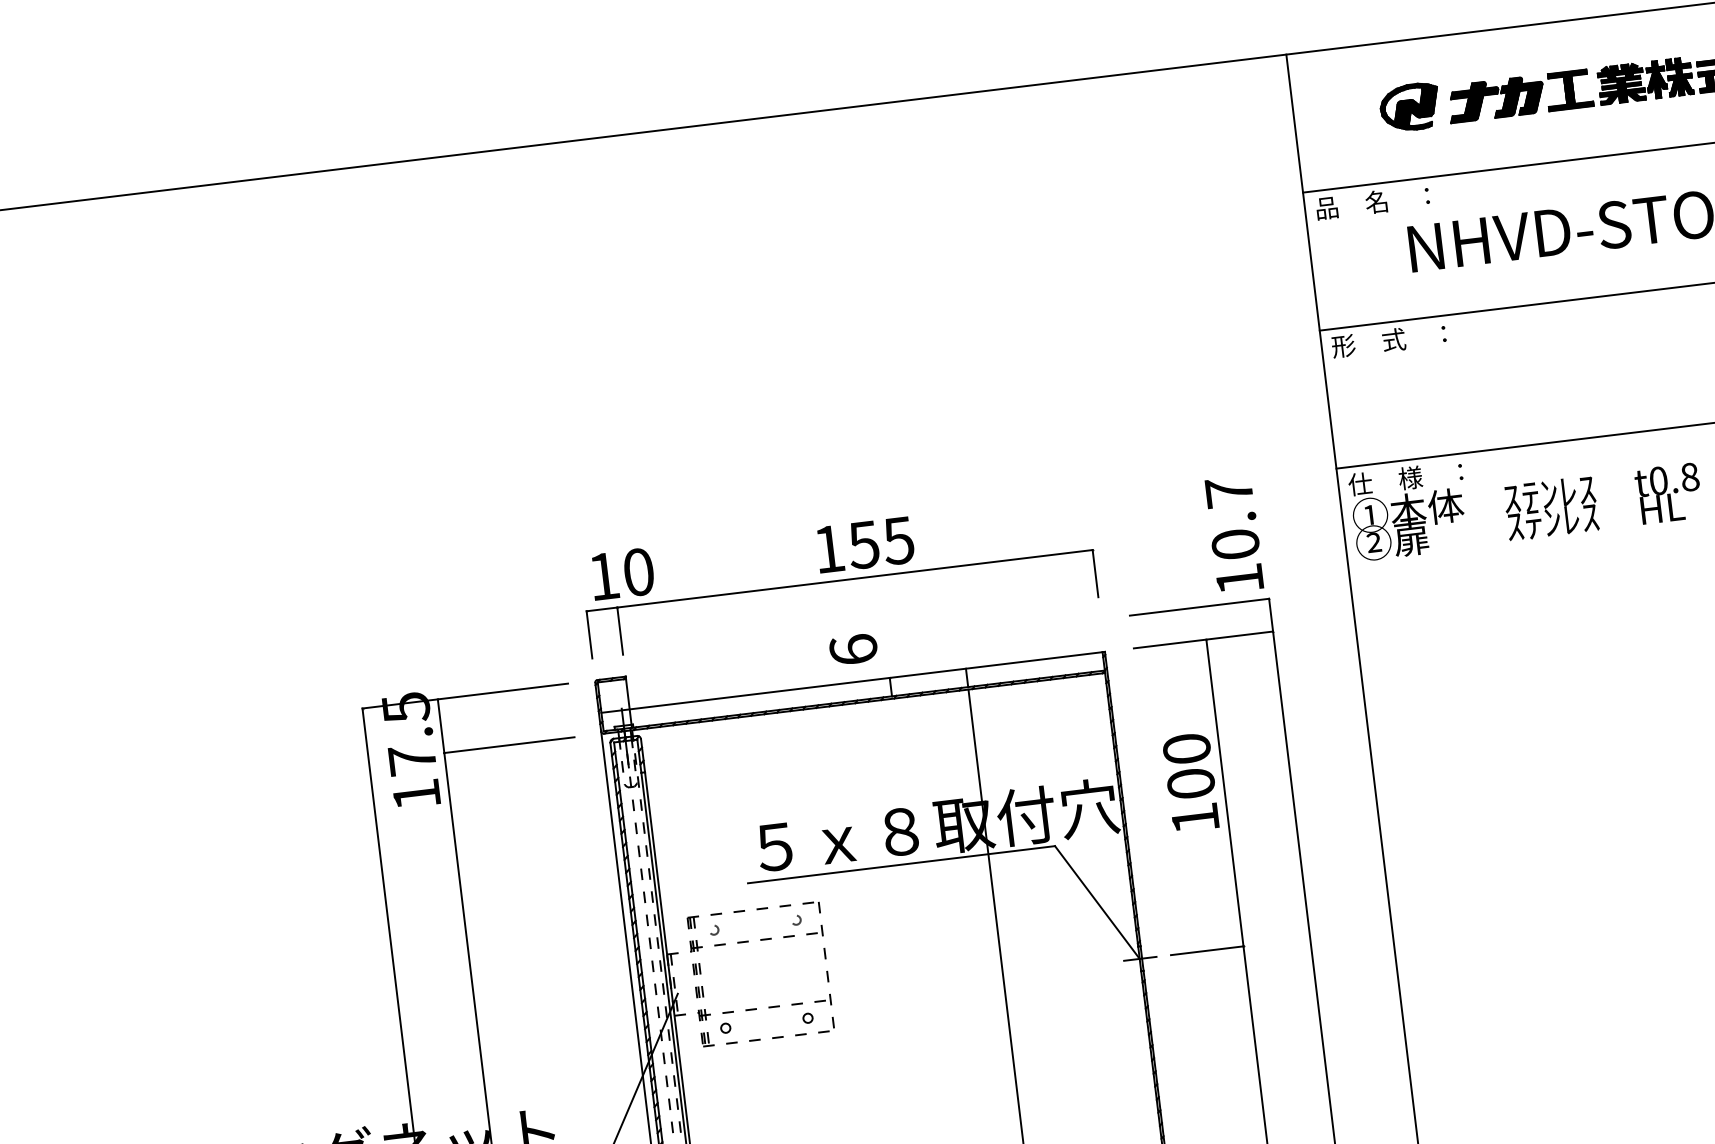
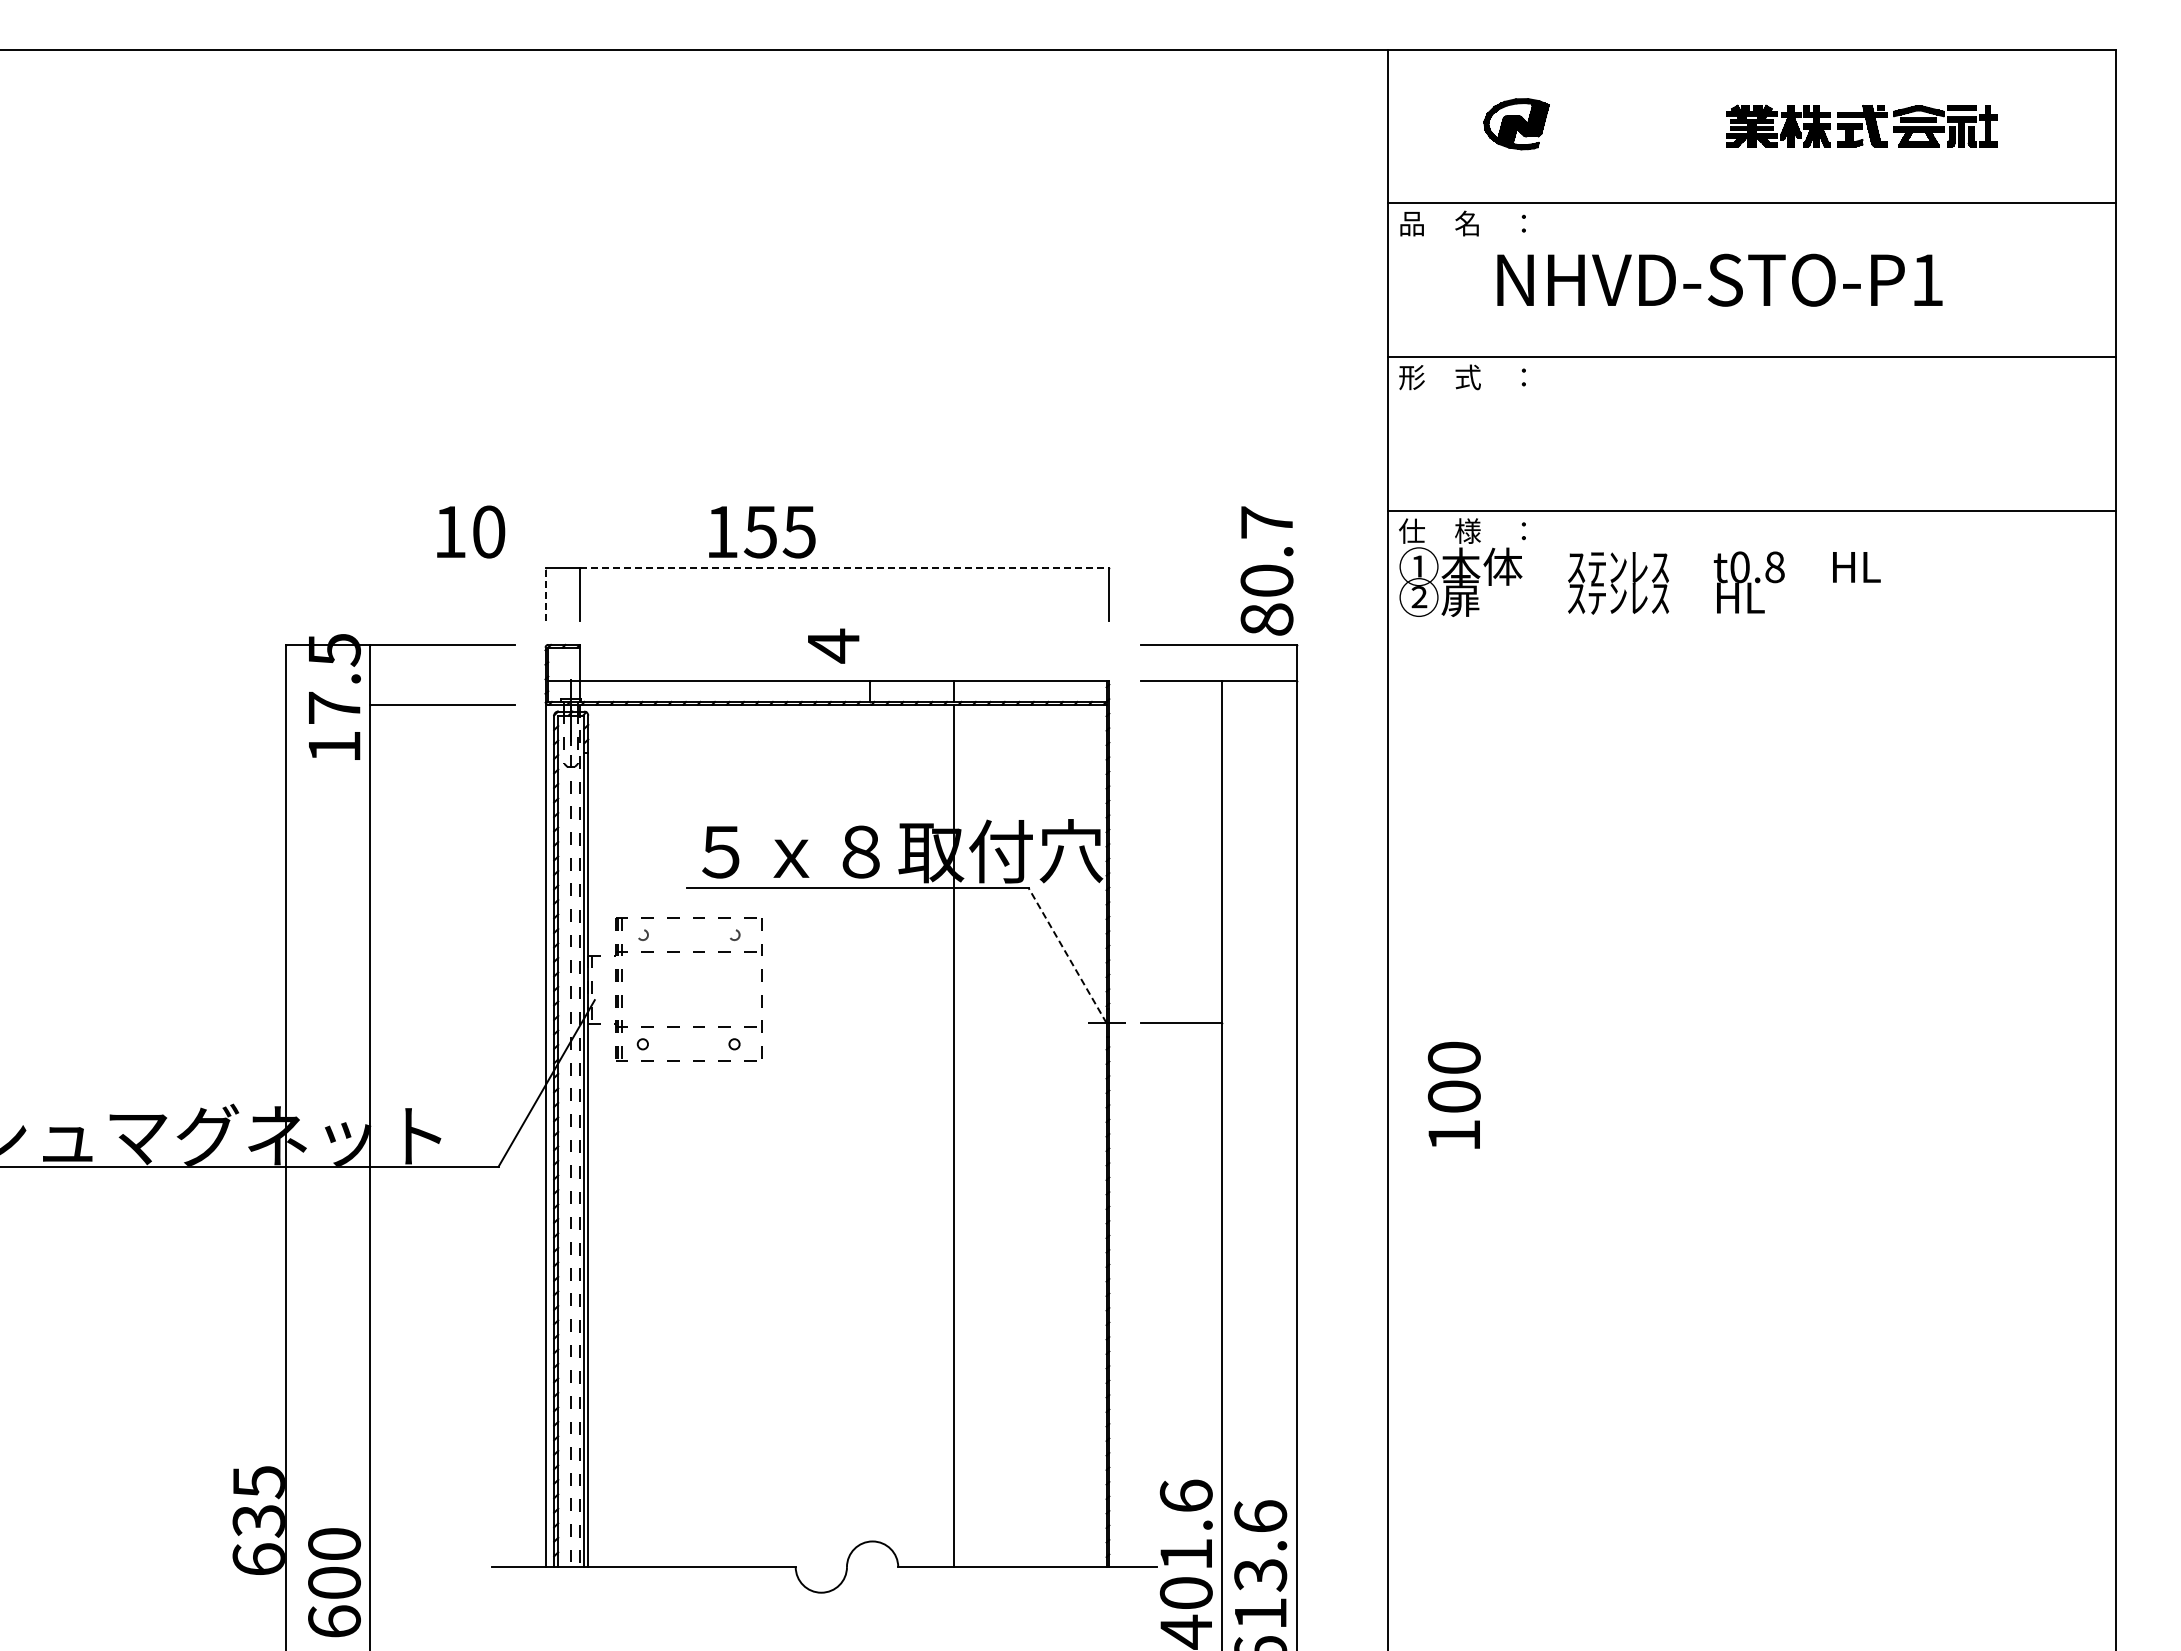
part: (1519, 96) -> (1638, 126), removed
text: (865, 545) -> (762, 532), moved
text: (623, 573) -> (471, 531), moved
line: (854, 578) -> (844, 567), solid -> dashed
text: (1239, 579) -> (1266, 619), 10.7 -> 80.7
line: (589, 634) -> (545, 593), solid -> dashed
text: (853, 649) -> (833, 645), 6 -> 4
text: (1190, 782) -> (1453, 1095), moved
line: (1097, 902) -> (1067, 955), solid -> dashed

